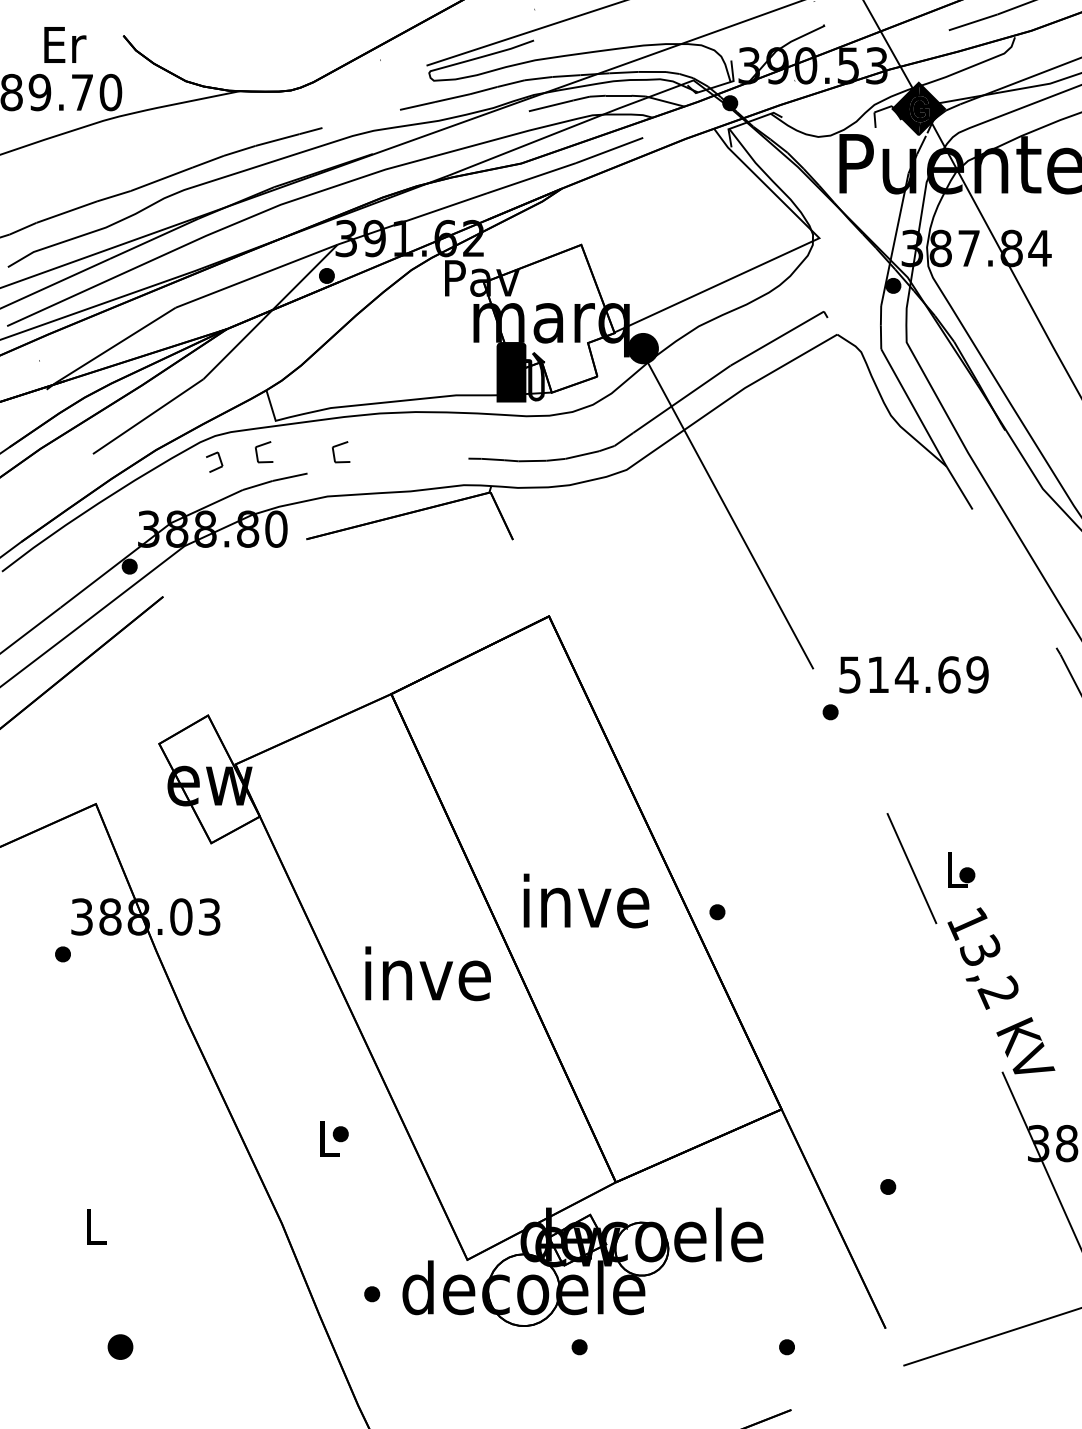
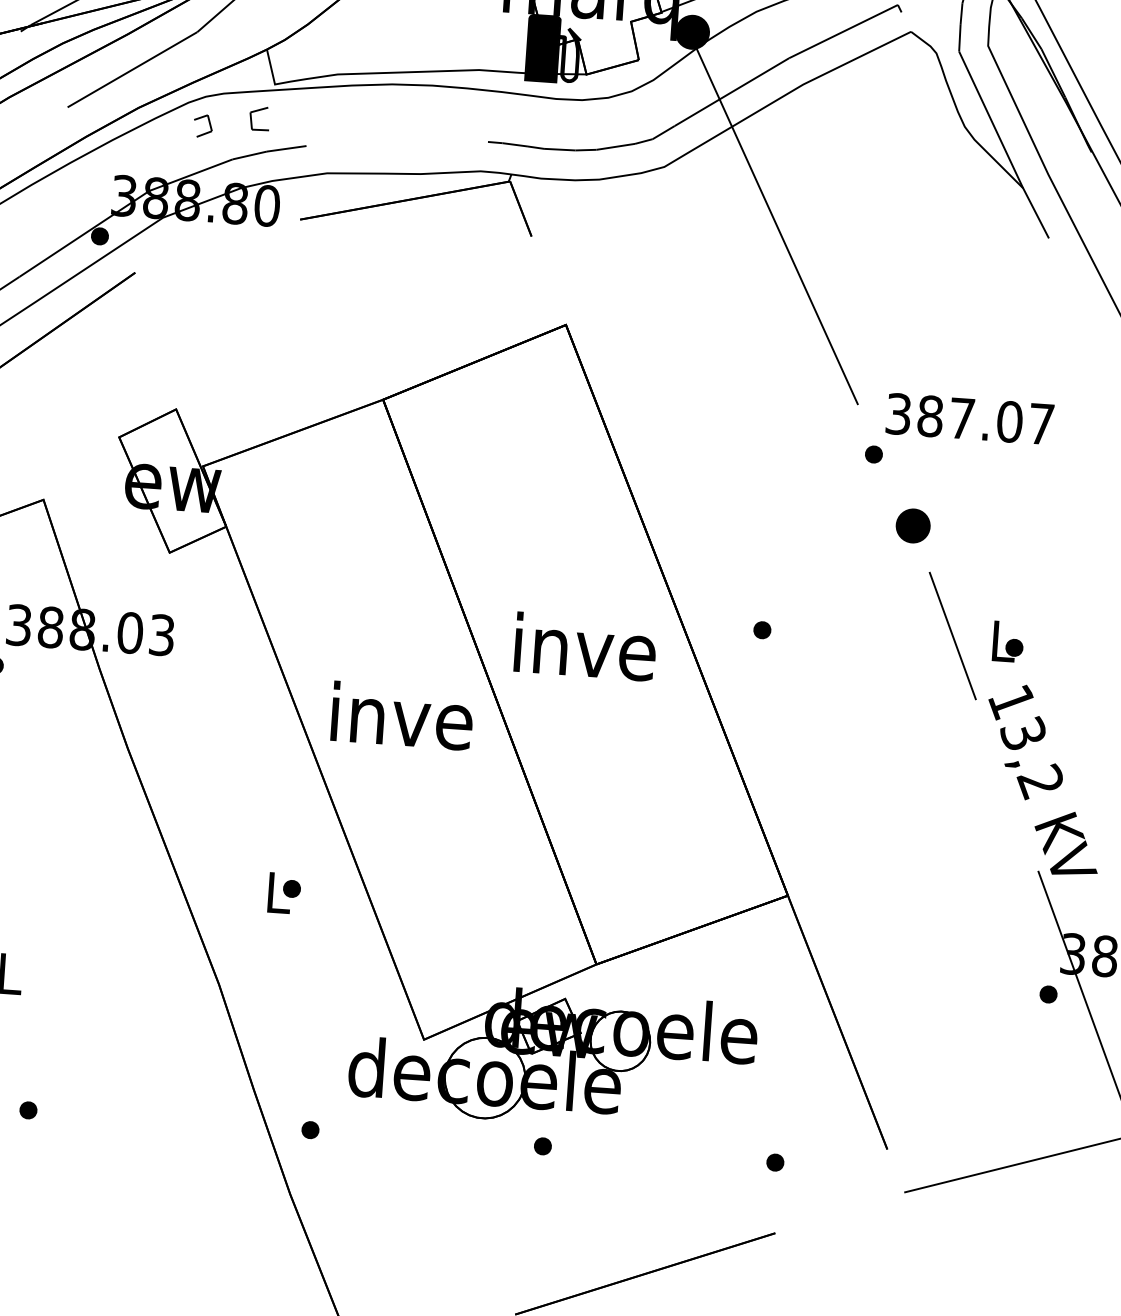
line: (334, 452) -> (338, 124), removed
text: (913, 674) -> (969, 418), 514.69 -> 387.07
part: (869, 772) -> (912, 525), added
part: (717, 912) -> (762, 630), moved
part: (888, 1186) -> (1048, 994), moved
part: (372, 1294) -> (310, 1130), moved
part: (120, 1347) -> (28, 1110), size x0.62

